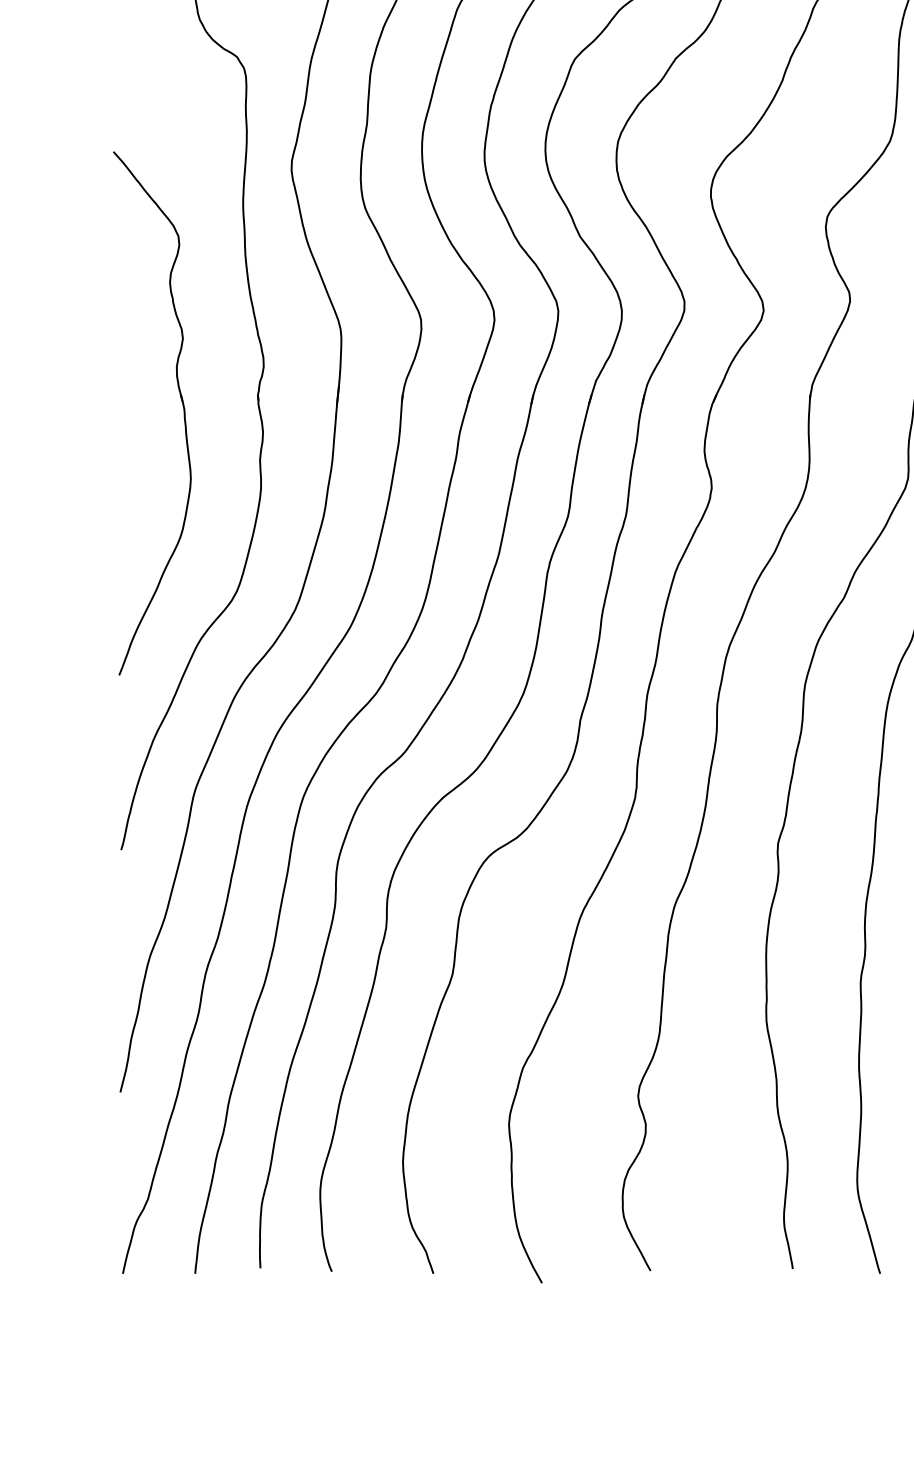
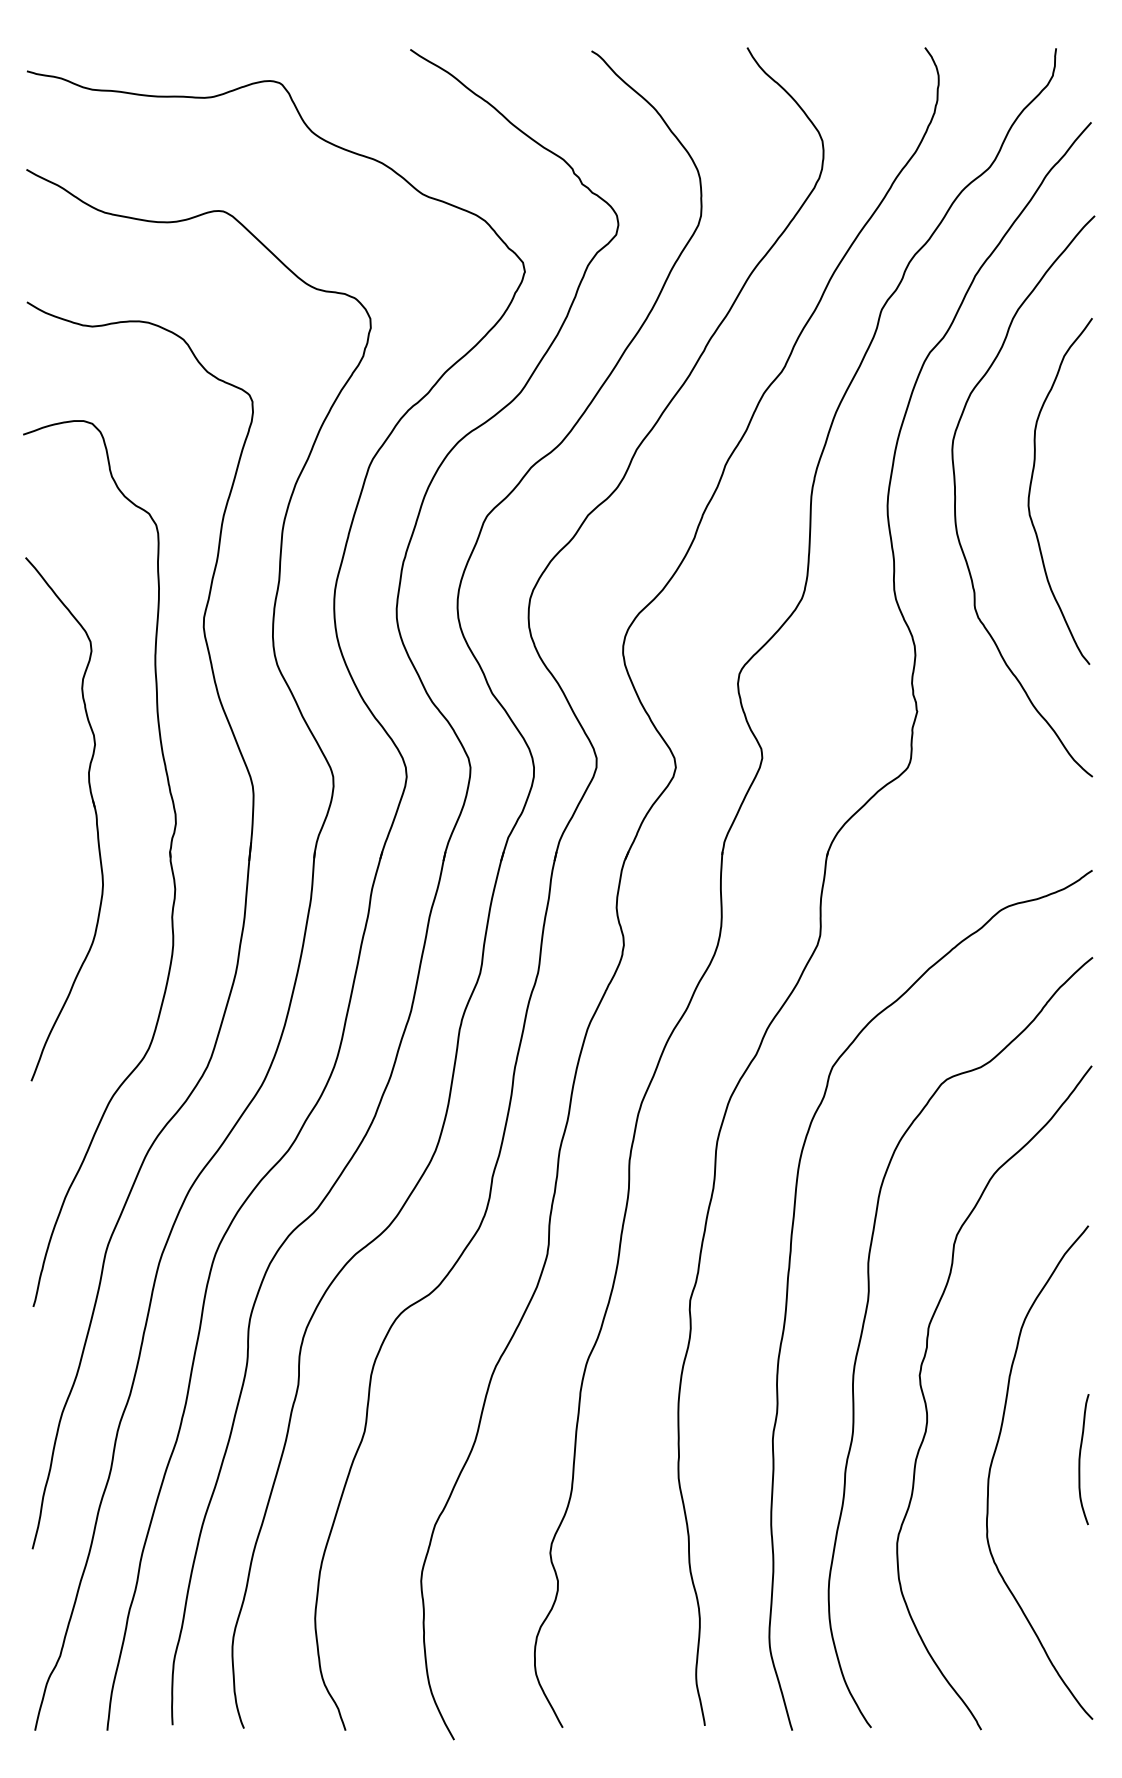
part: (183, 412) -> (95, 818), moved

